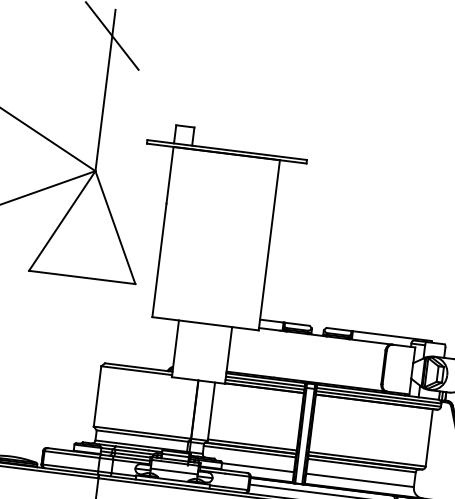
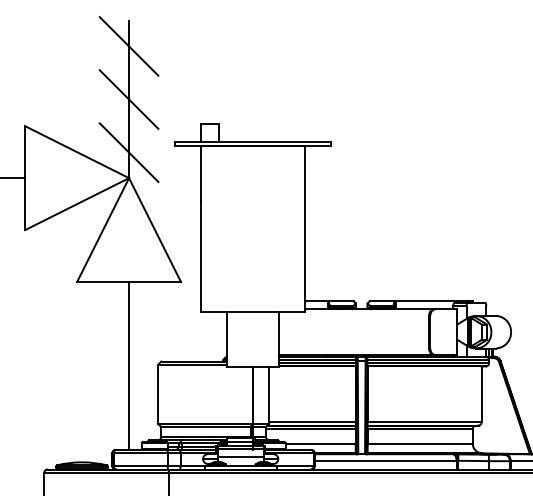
line: (104, 90) -> (128, 99), added
line: (98, 144) -> (128, 152), added
line: (71, 363) -> (129, 365), added

